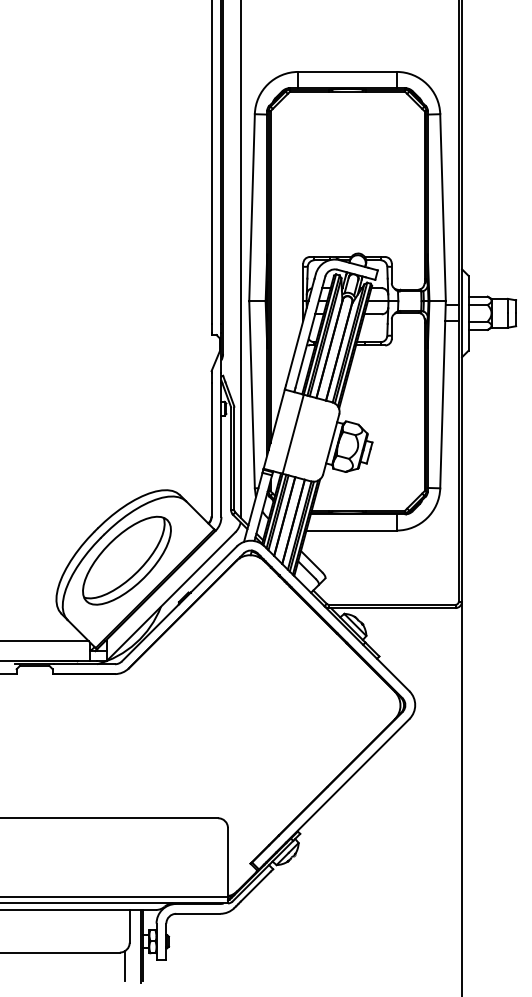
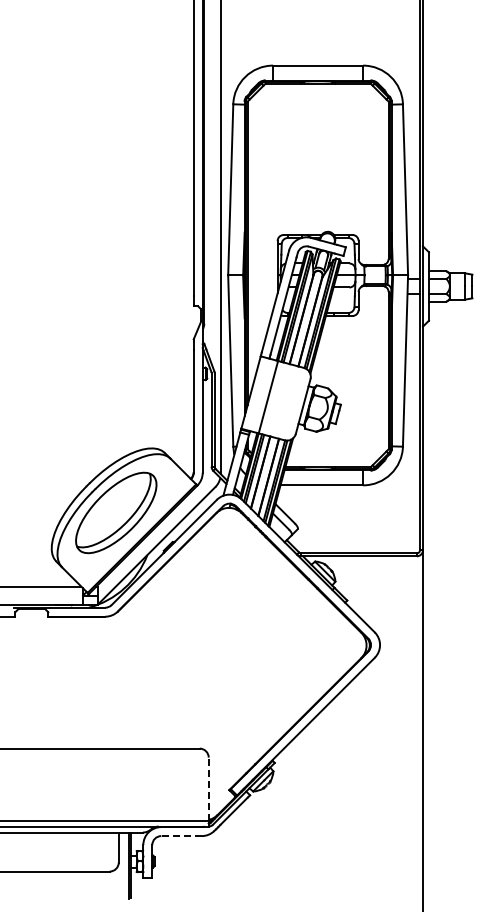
line: (227, 861) -> (208, 788), solid -> dashed
line: (198, 914) -> (181, 836), solid -> dashed
line: (125, 965) -> (114, 883), removed

